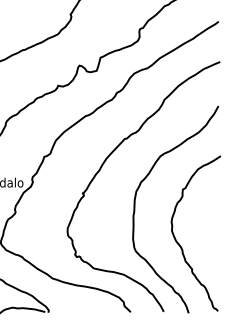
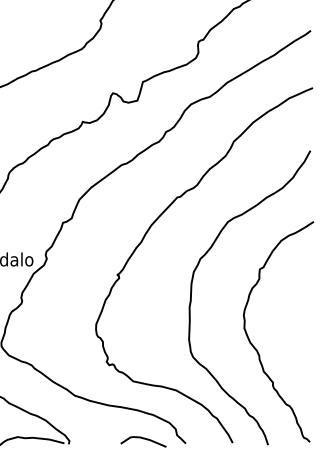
curve: (100, 309) -> (142, 439), added

